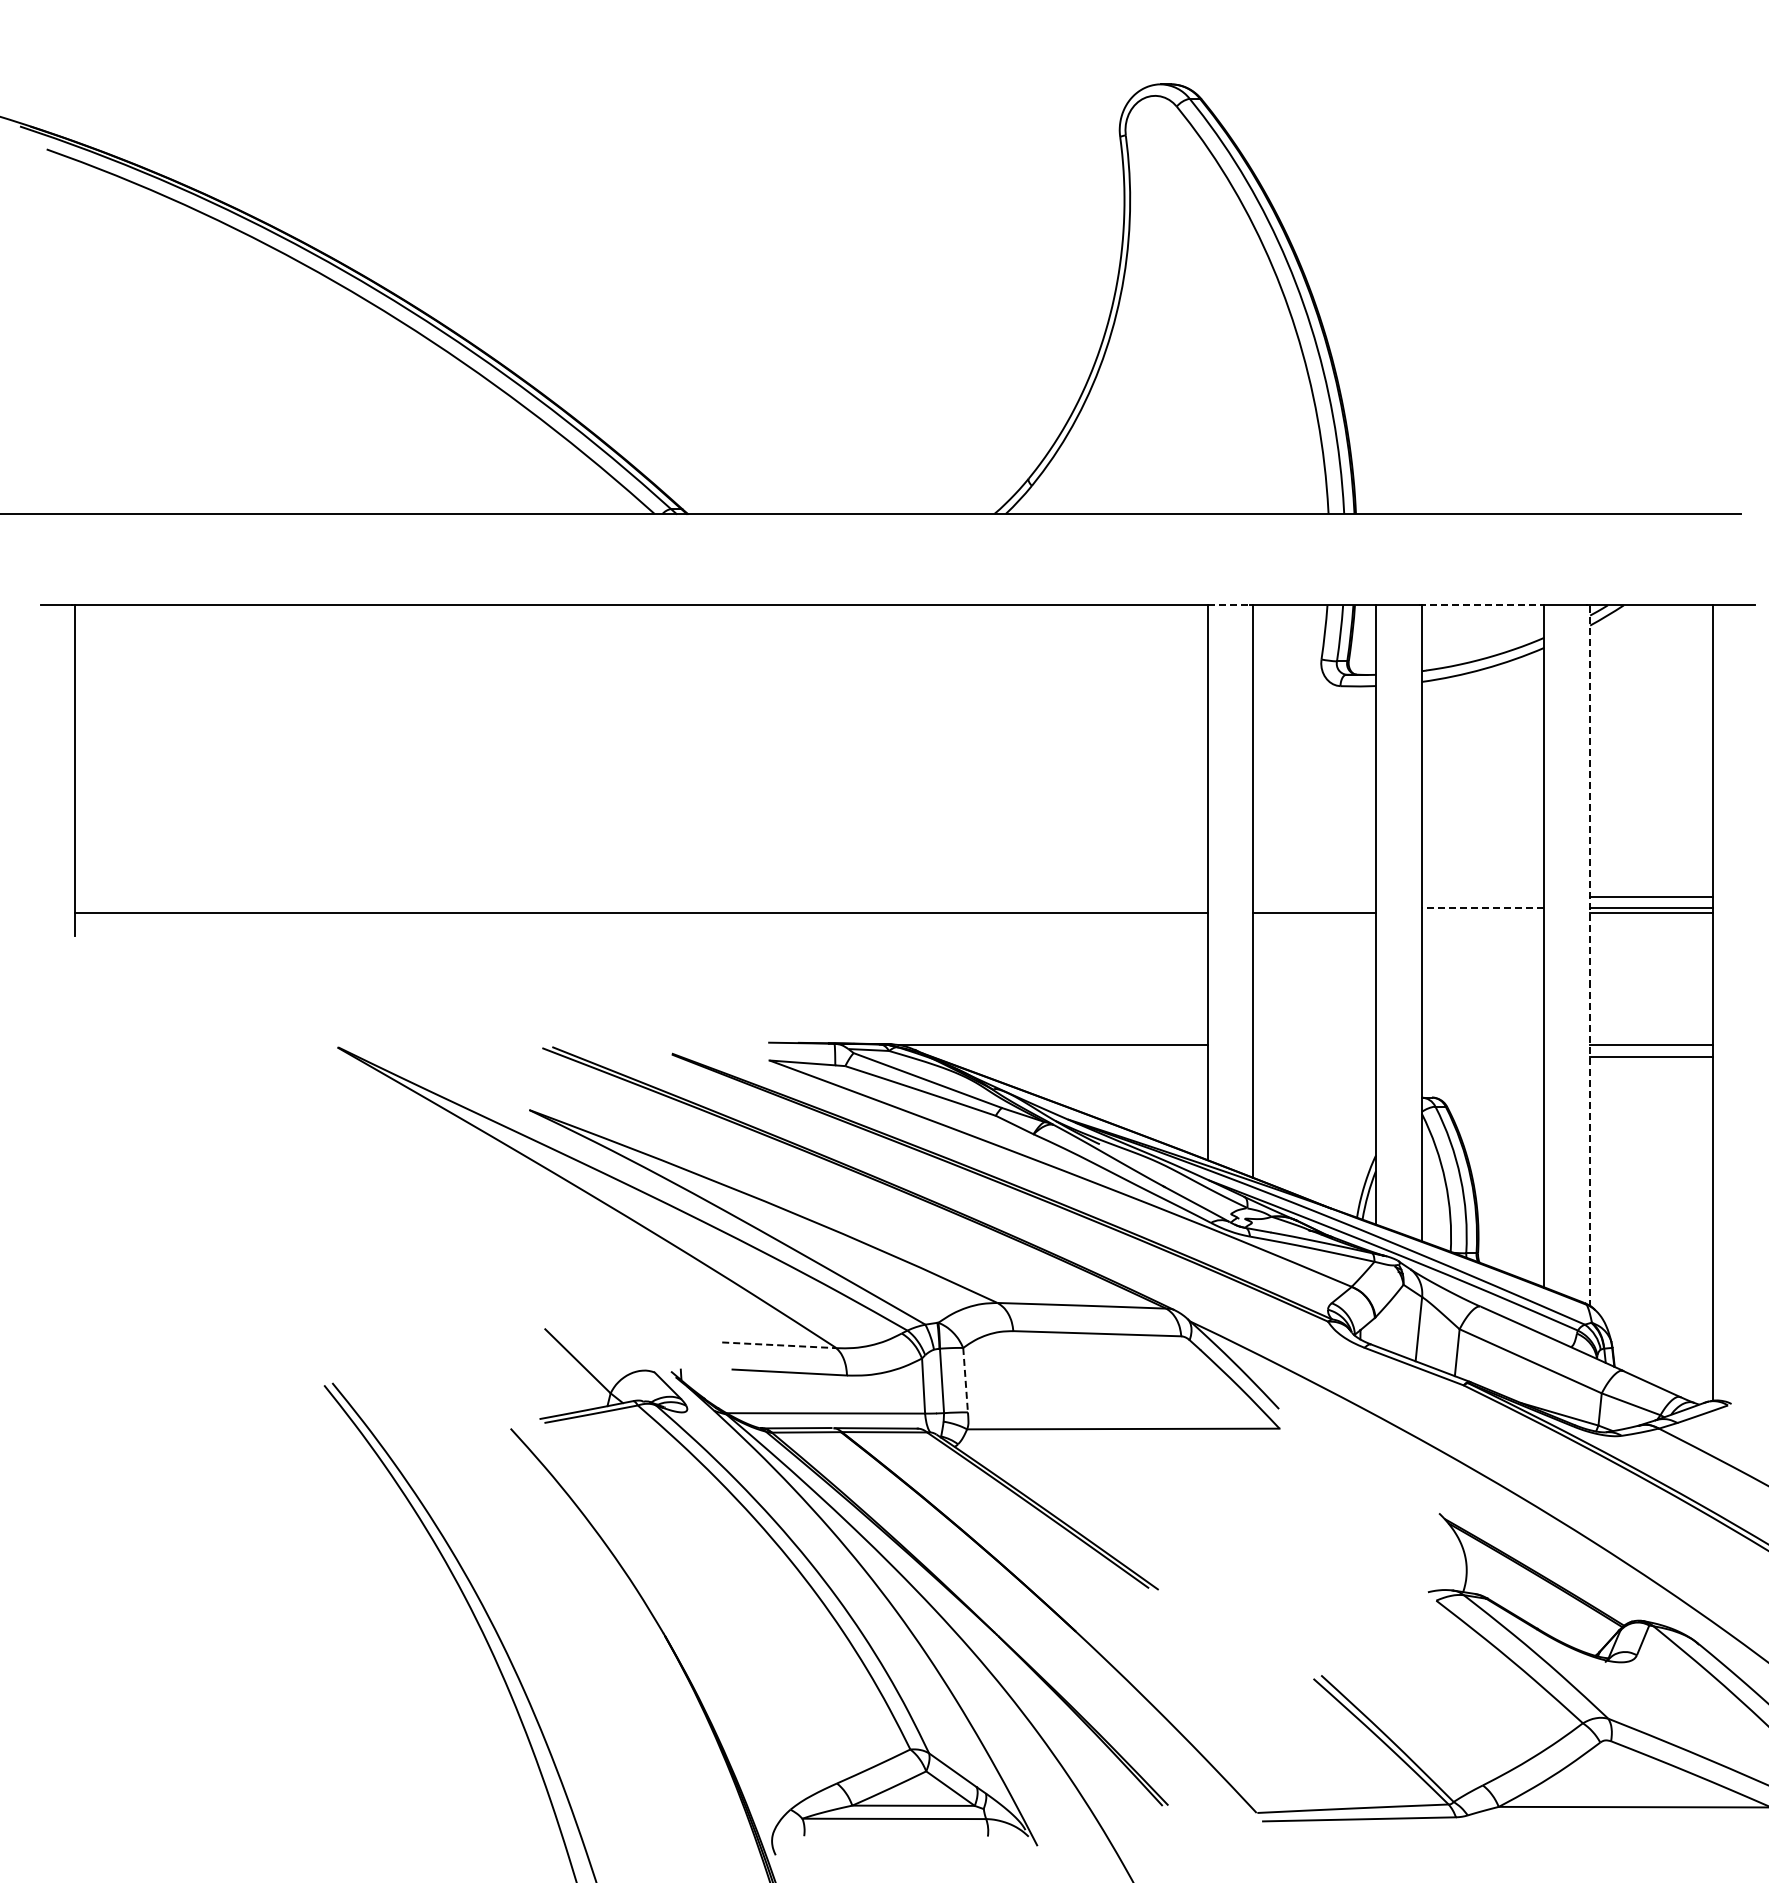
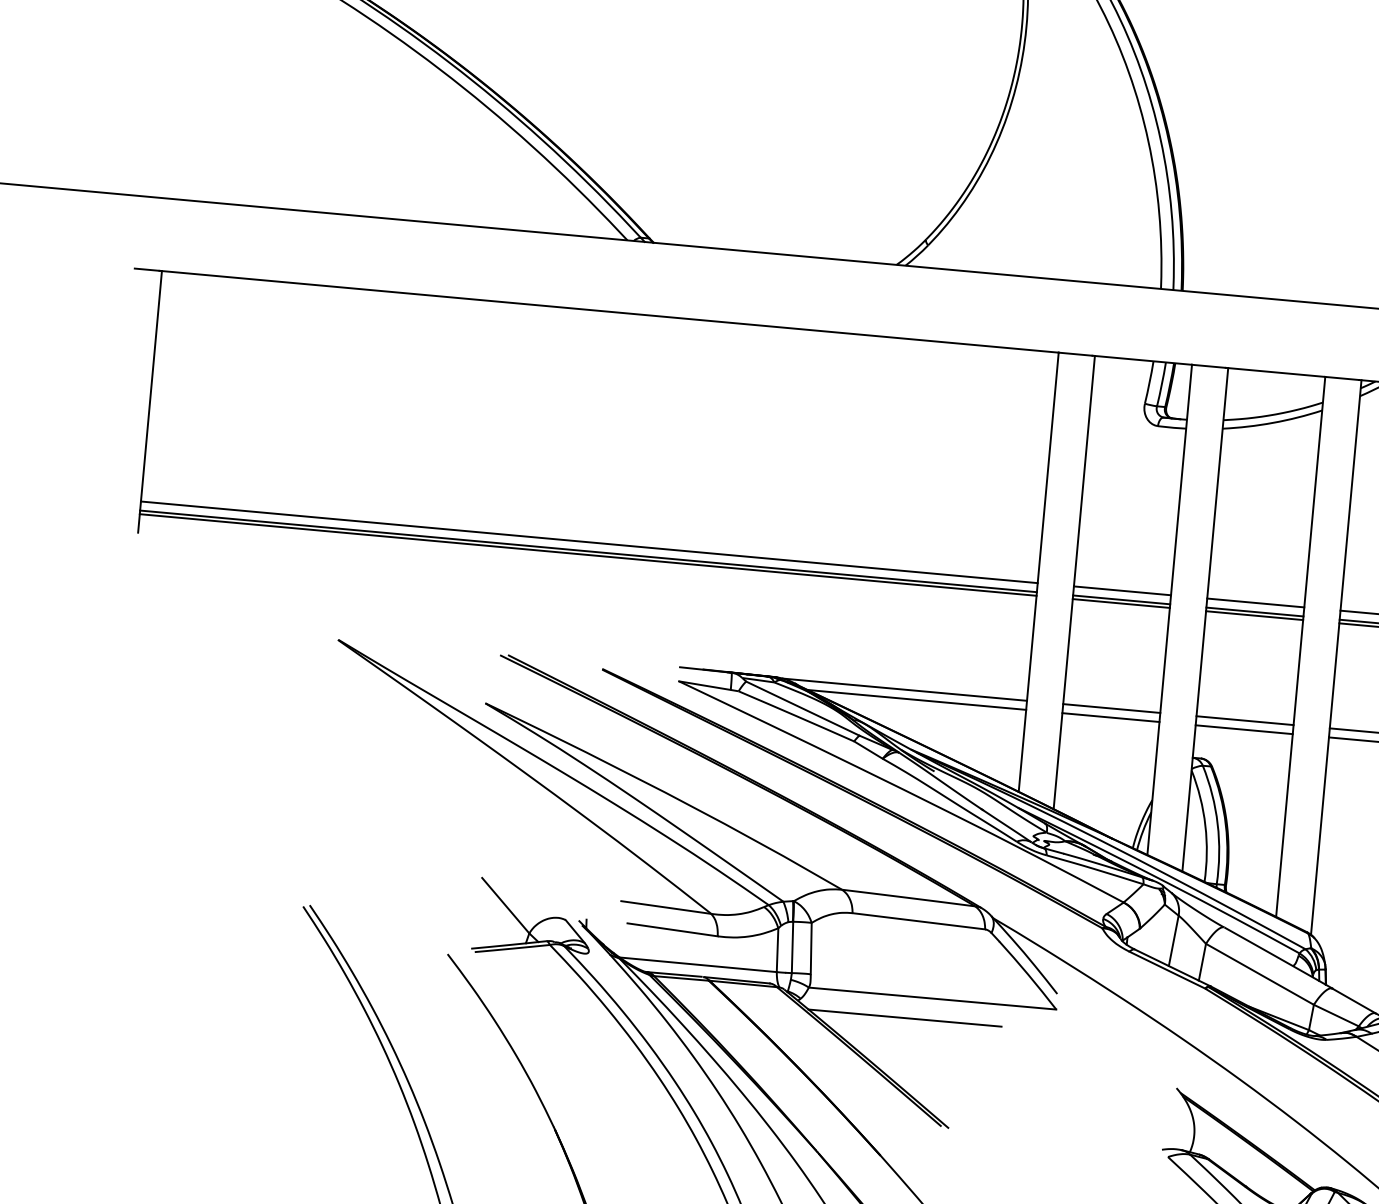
line: (1229, 605) -> (1075, 354), dashed -> solid
line: (1481, 605) -> (1275, 372), dashed -> solid
line: (640, 896) -> (588, 542), added
line: (1314, 896) -> (1122, 590), added
line: (1482, 896) -> (1255, 602), added
line: (640, 907) -> (587, 550), added
line: (1314, 907) -> (1121, 599), added
line: (1482, 907) -> (1254, 611), dashed -> solid
line: (1482, 912) -> (1254, 615), added
line: (1590, 955) -> (1336, 657), dashed -> solid
line: (1314, 1045) -> (1111, 708), added
line: (1482, 1045) -> (1244, 720), added
line: (1069, 1056) -> (916, 699), added
line: (1314, 1056) -> (1110, 717), added
line: (1482, 1056) -> (1243, 729), added
line: (779, 1345) -> (666, 907), dashed -> solid
line: (965, 1380) -> (811, 948), dashed -> solid
line: (1090, 1456) -> (904, 1017), added

